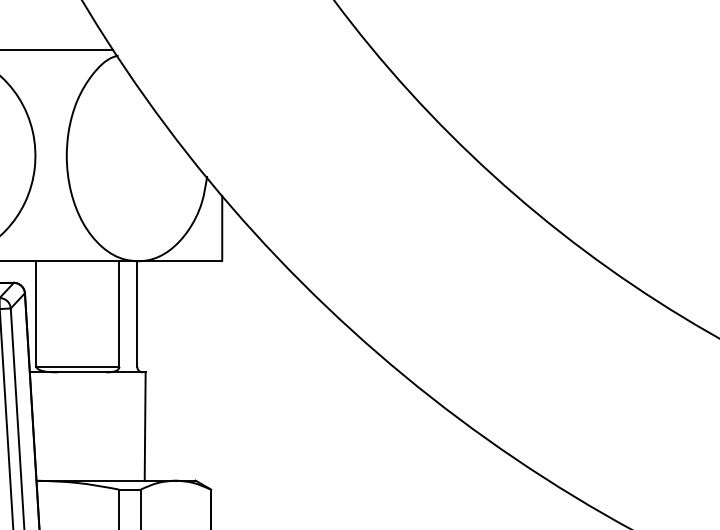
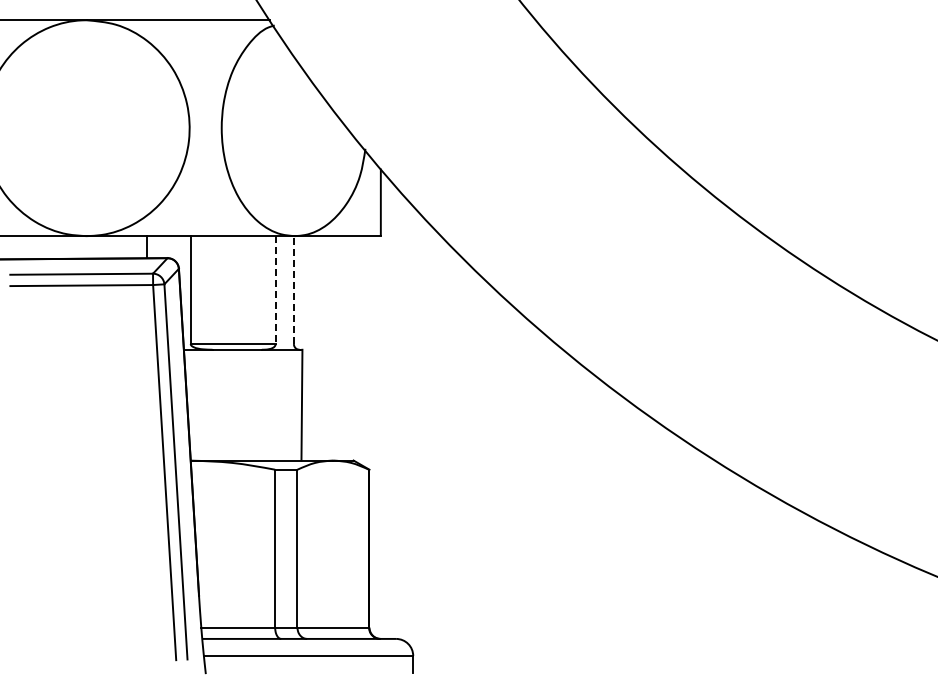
line: (119, 314) -> (275, 290), solid -> dashed
line: (136, 314) -> (293, 290), solid -> dashed

